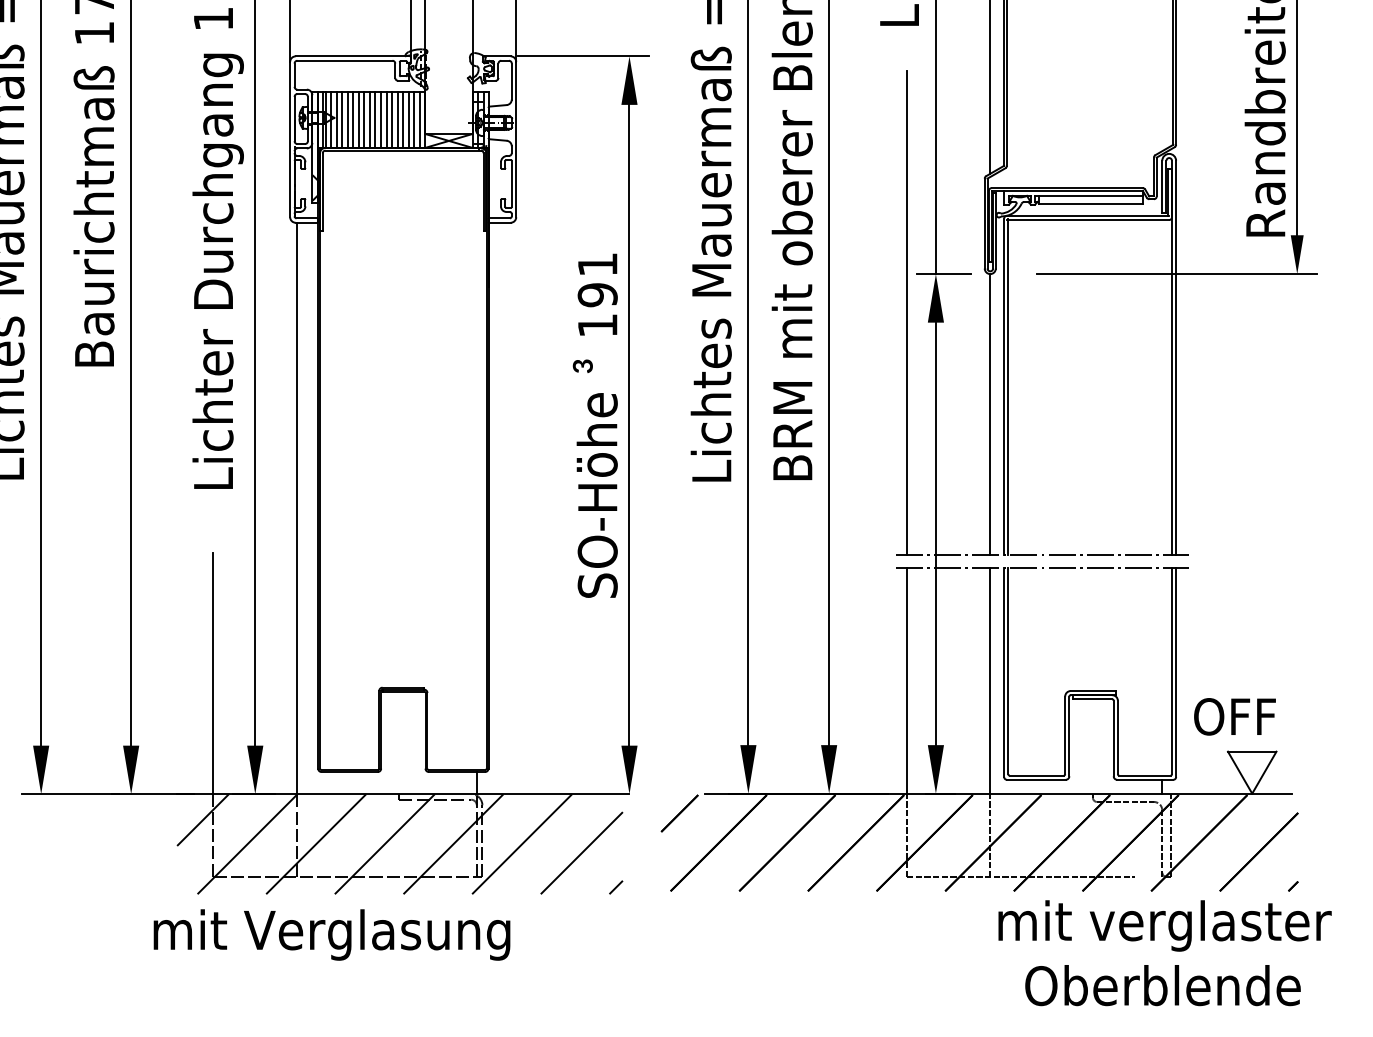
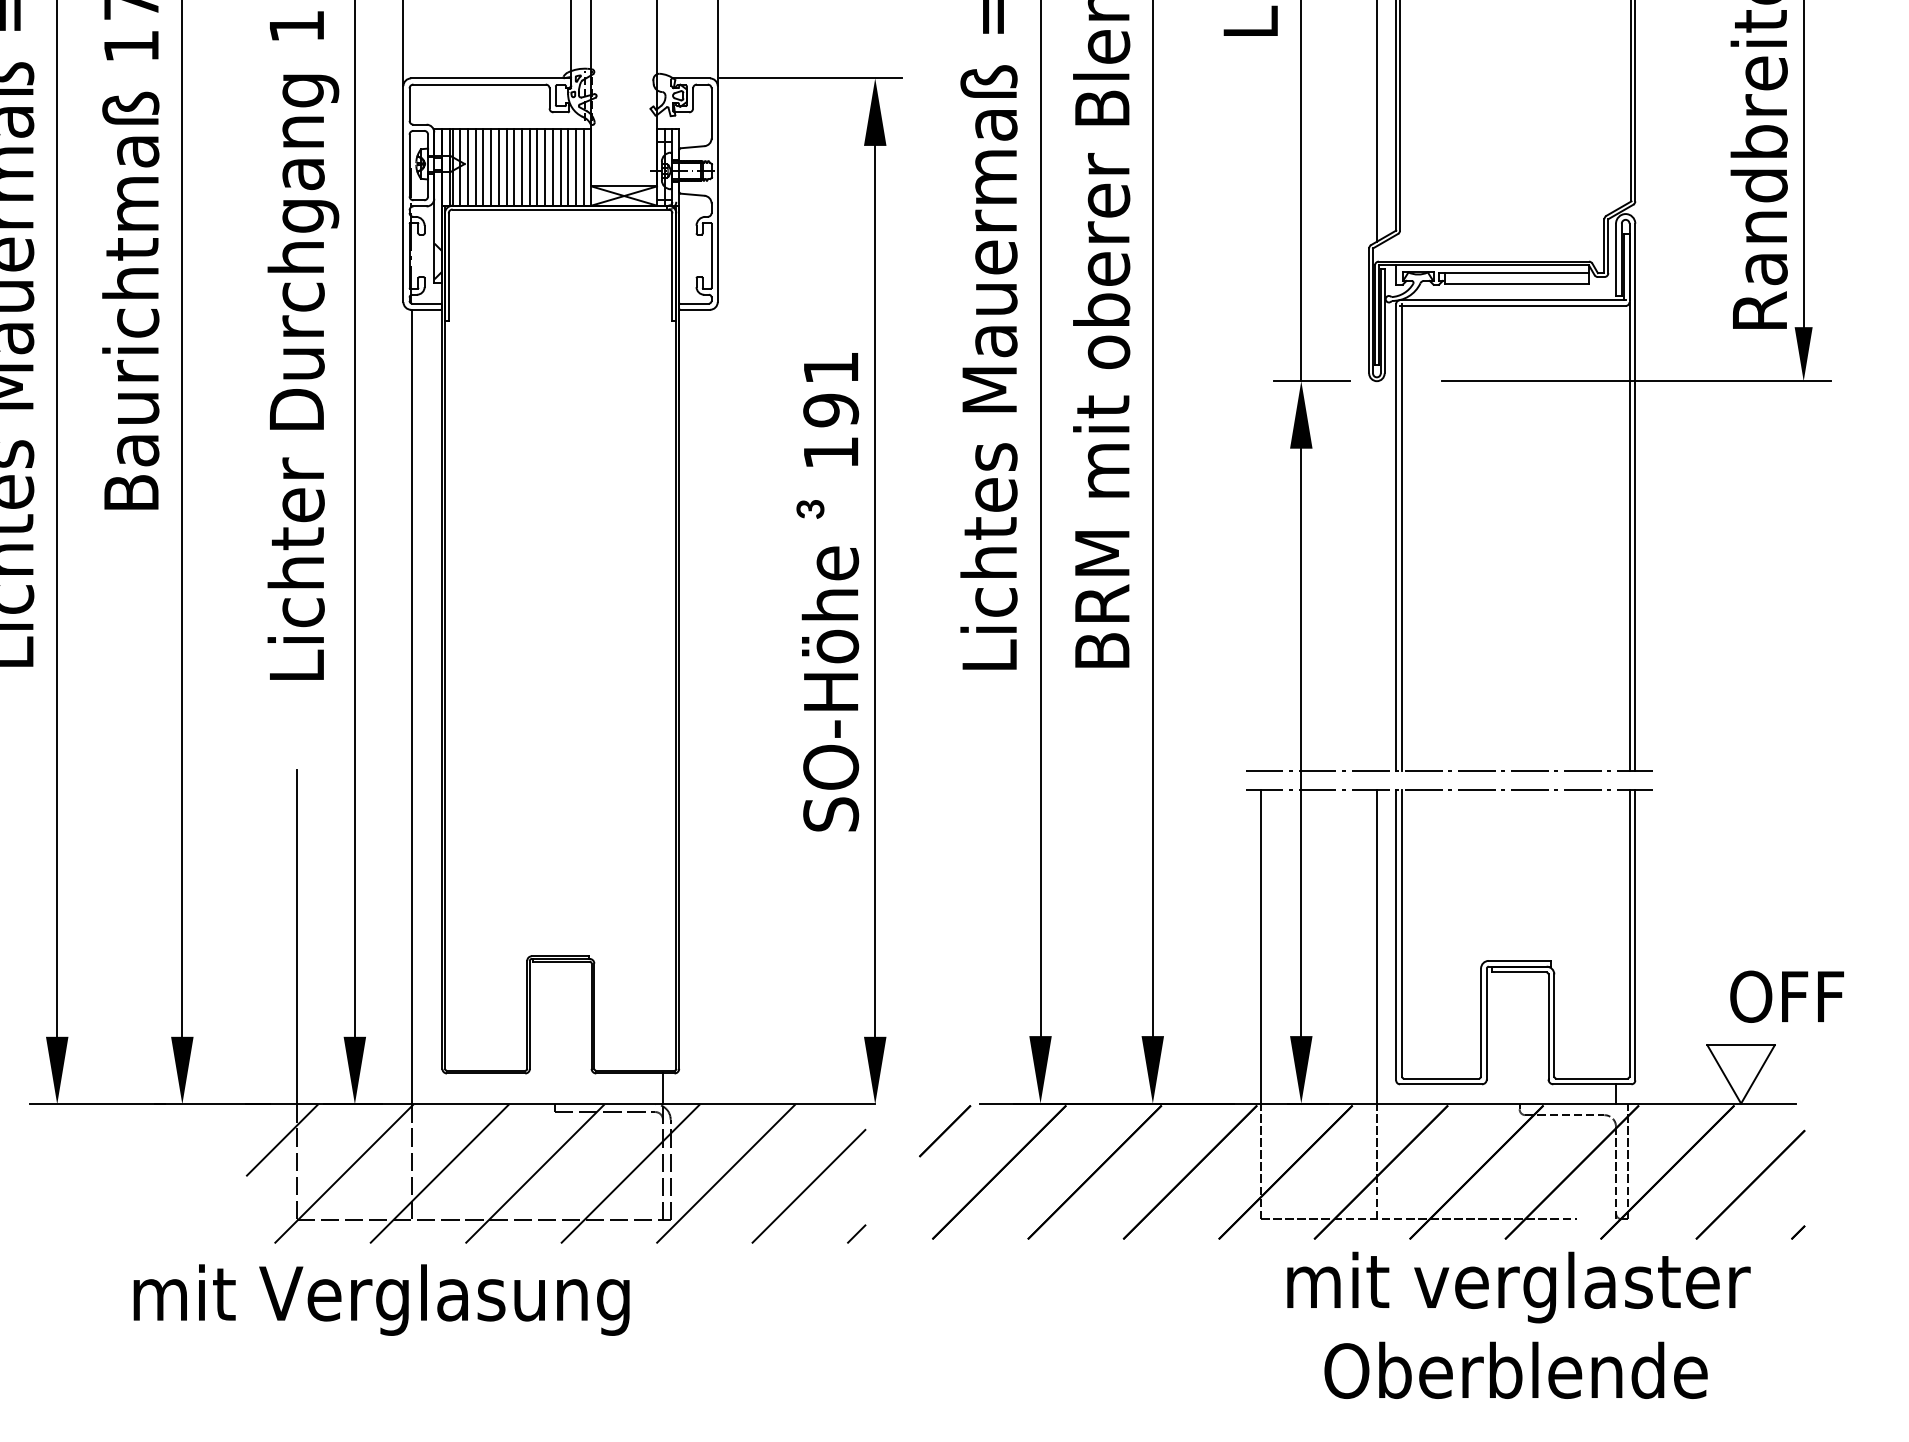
line: (907, 313) -> (1261, 435), removed
line: (990, 414) -> (1376, 576), removed
text: (1234, 716) -> (1786, 996), moved
text: (331, 934) -> (381, 1299), moved
text: (1164, 952) -> (1518, 1324), moved

